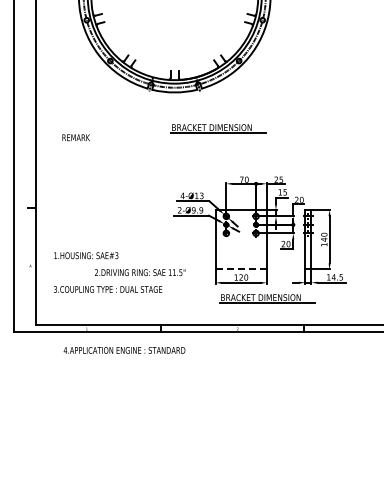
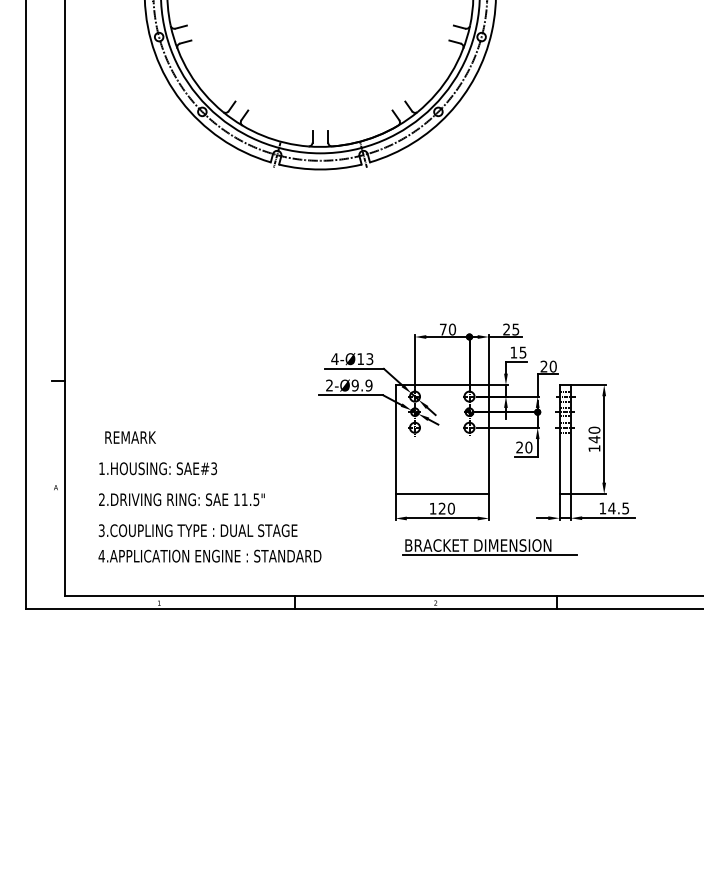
part: (218, 128) -> (400, 235), removed
text: (75, 137) -> (129, 437), moved
line: (241, 269) -> (442, 493), dashed -> solid
text: (140, 272) -> (182, 499), moved
text: (124, 350) -> (209, 556), moved

